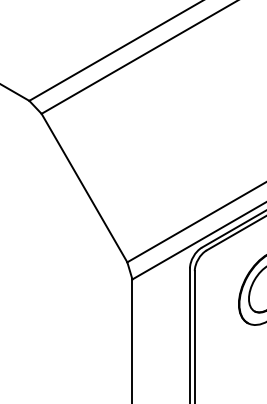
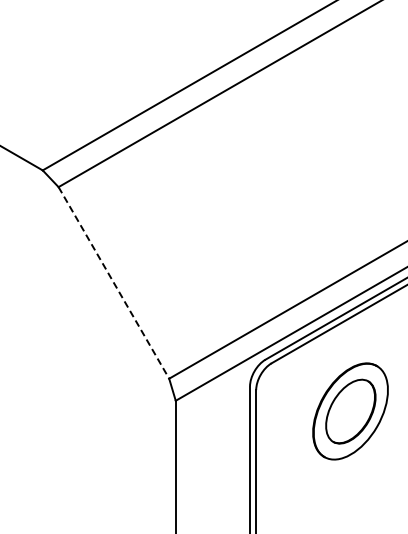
line: (84, 187) -> (113, 282), solid -> dashed

